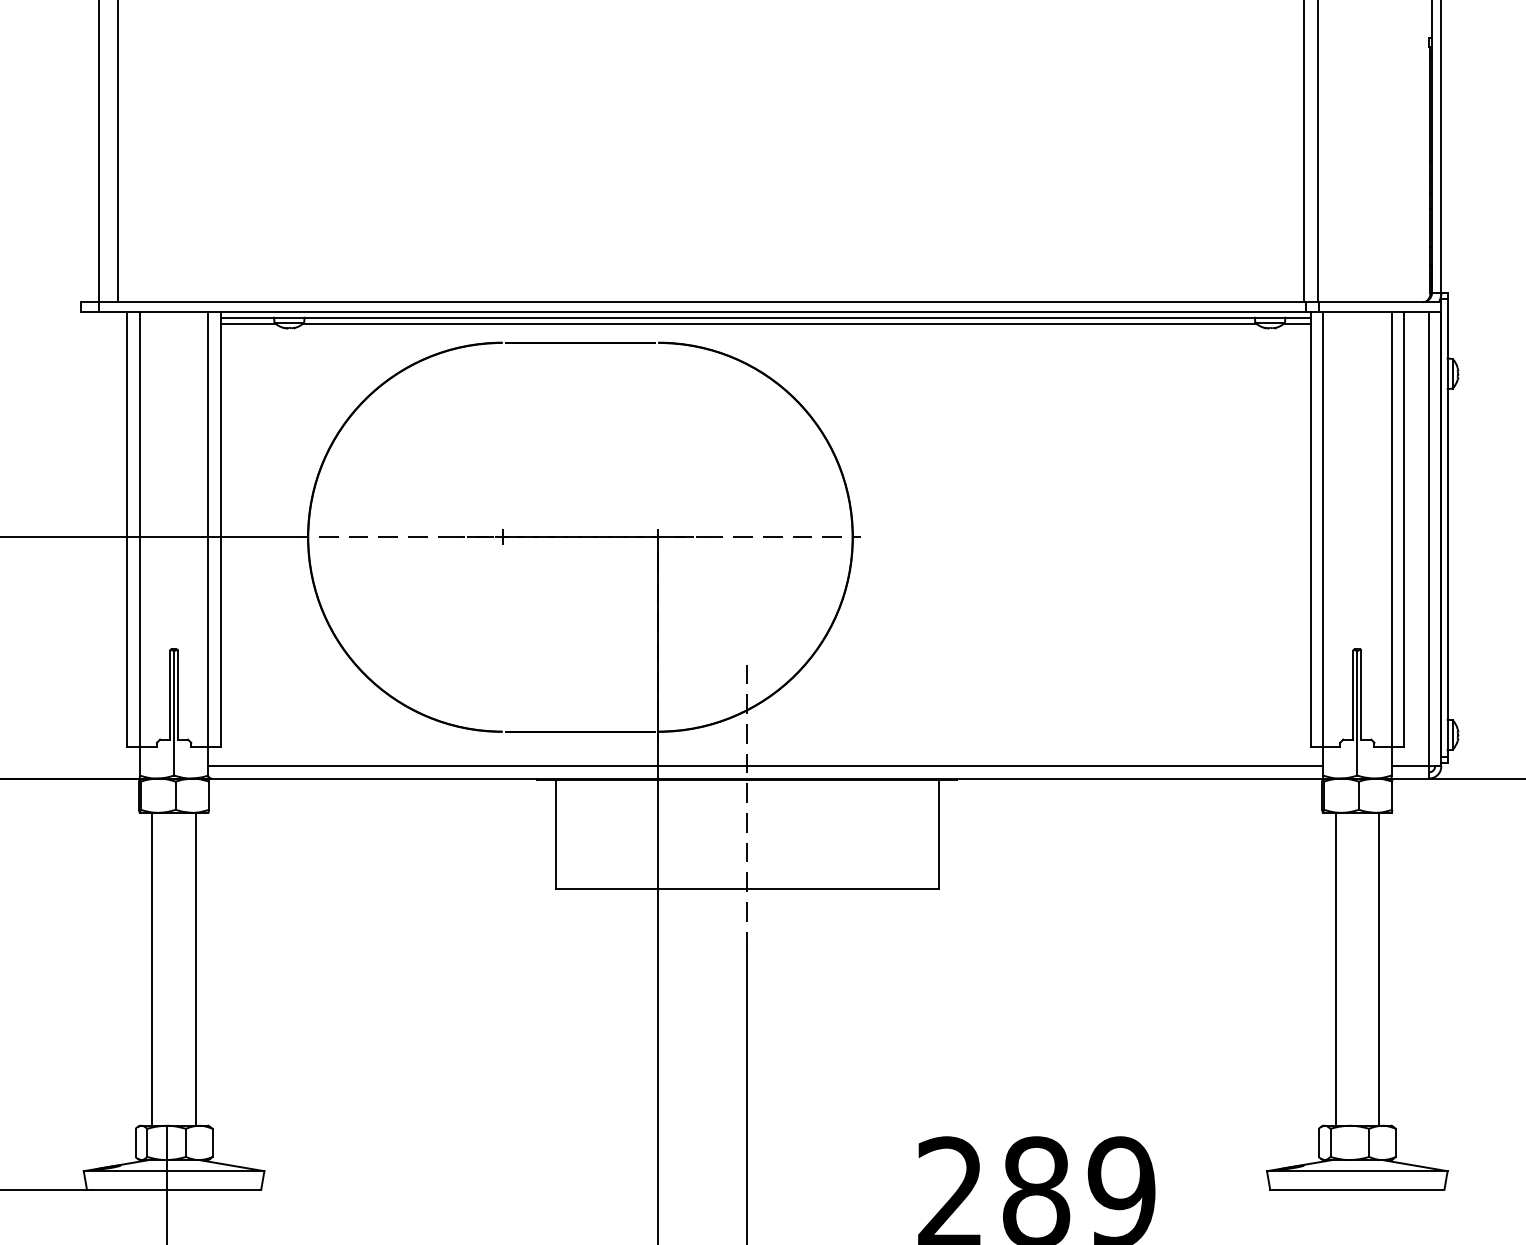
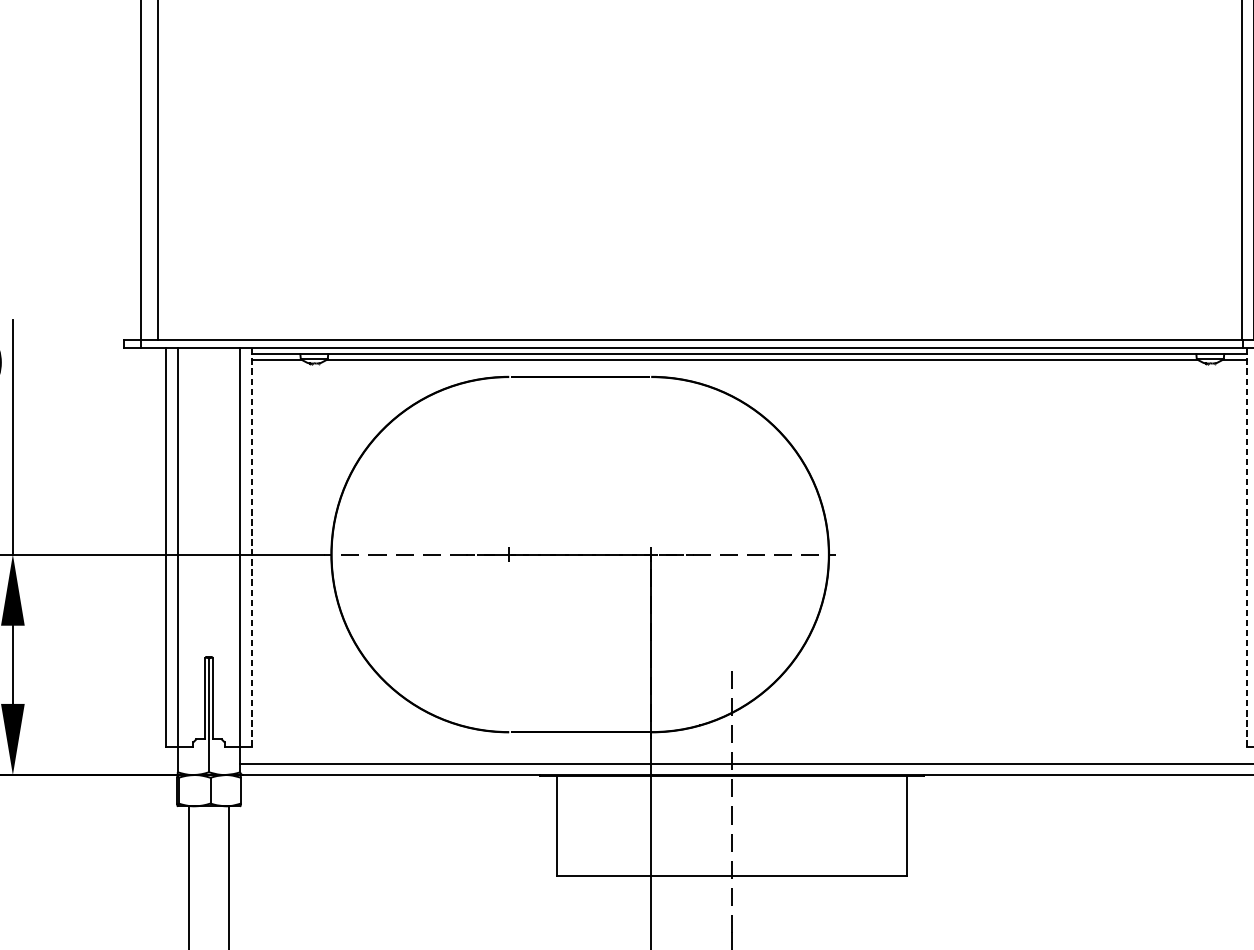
line: (220, 529) -> (251, 547), solid -> dashed
line: (1310, 529) -> (1247, 547), solid -> dashed

